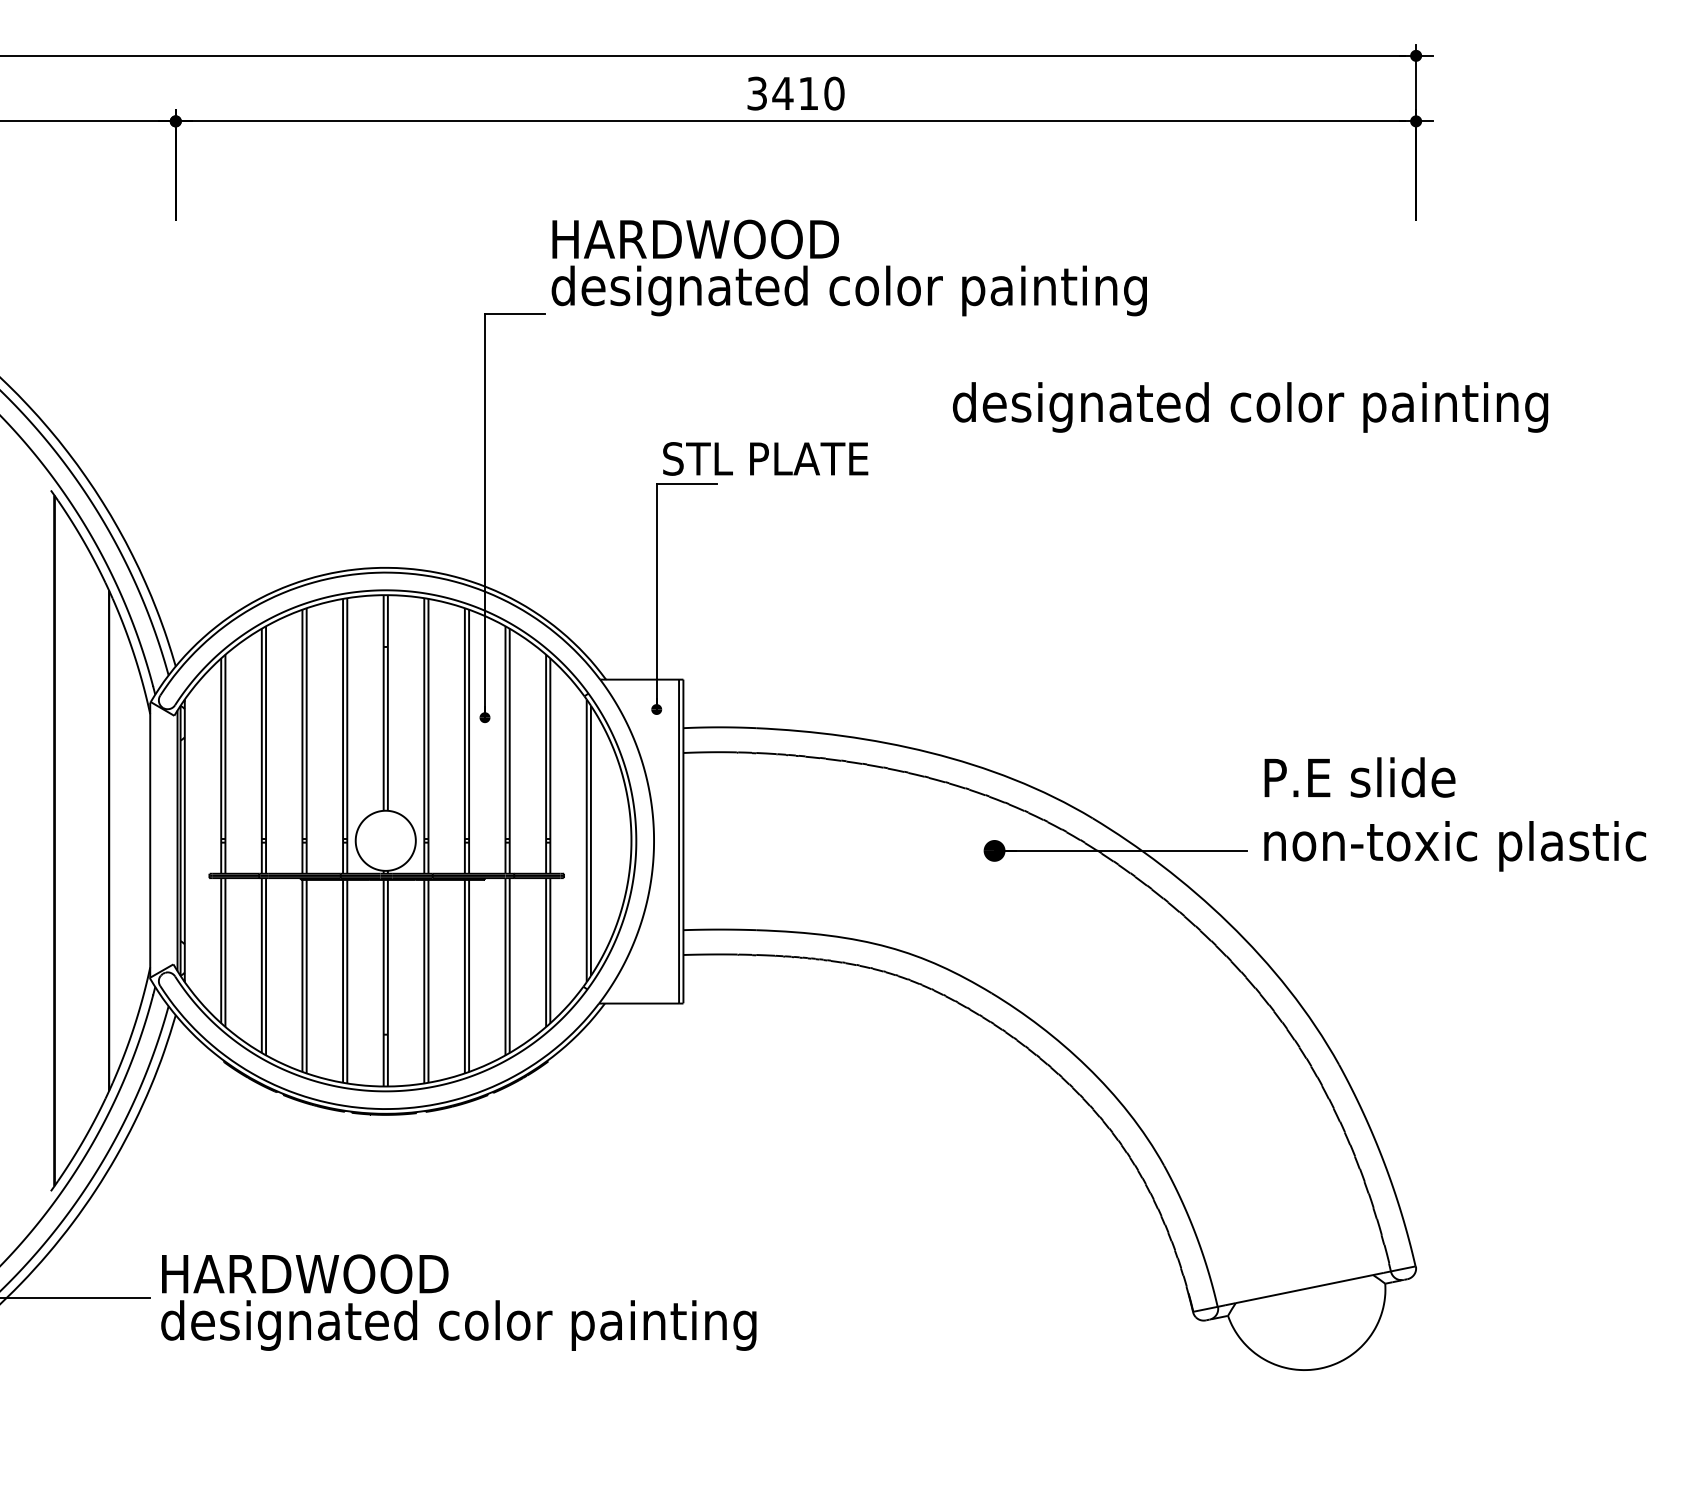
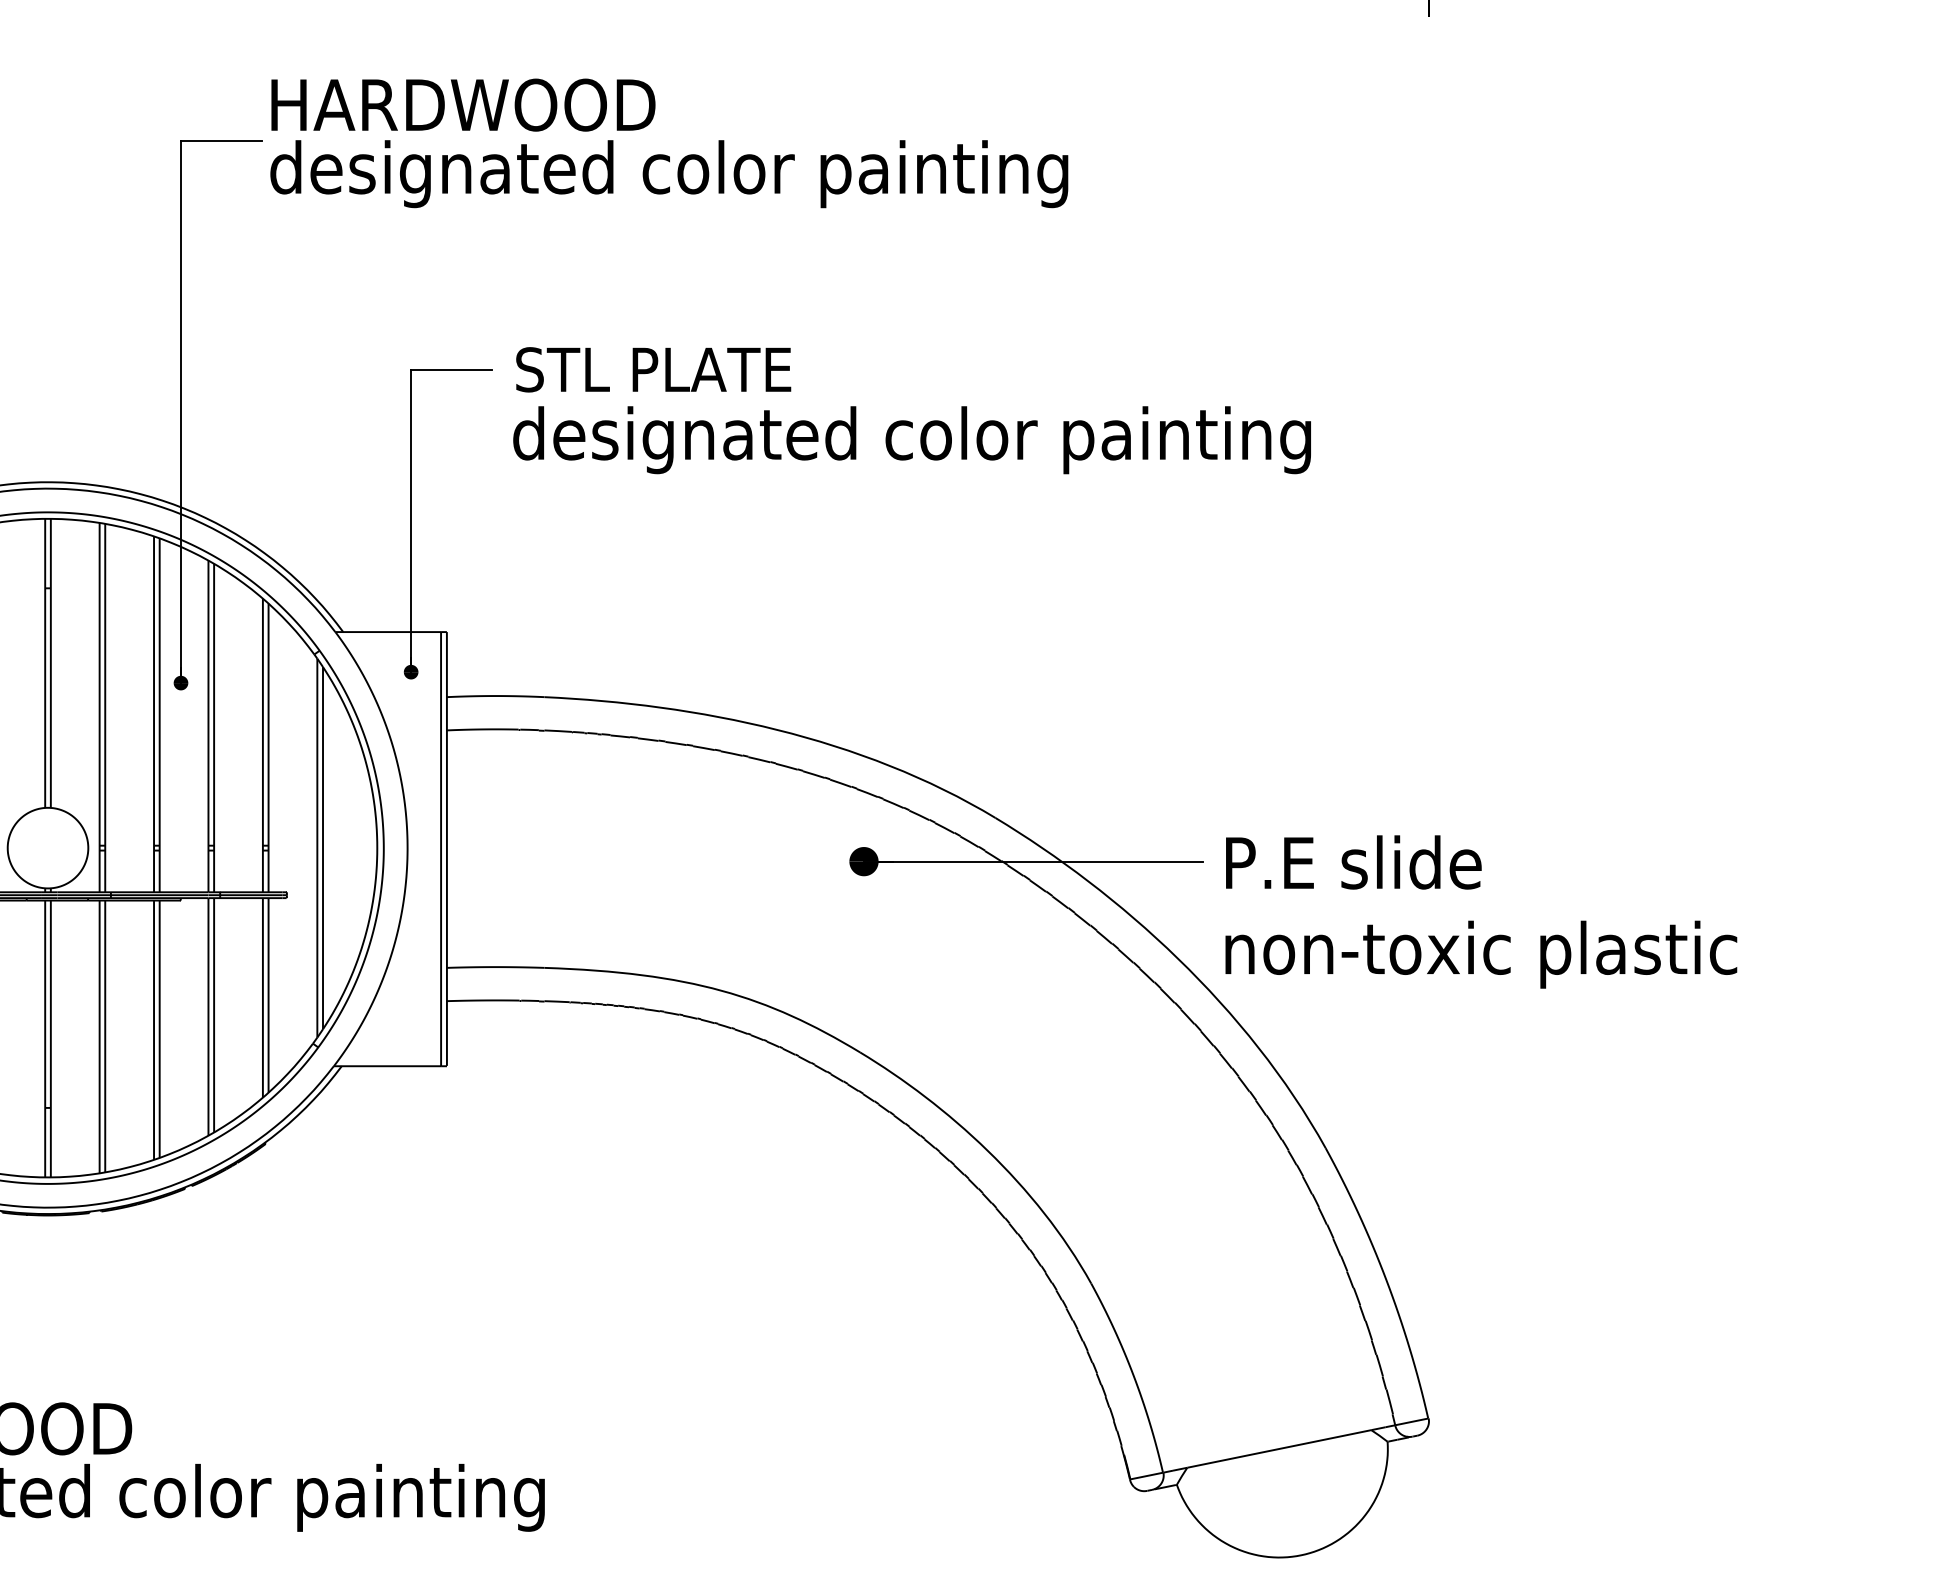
text: (848, 267) -> (668, 142), moved
text: (1250, 407) -> (912, 440), moved
text: (765, 458) -> (653, 369), moved
text: (1454, 814) -> (1480, 912), moved

